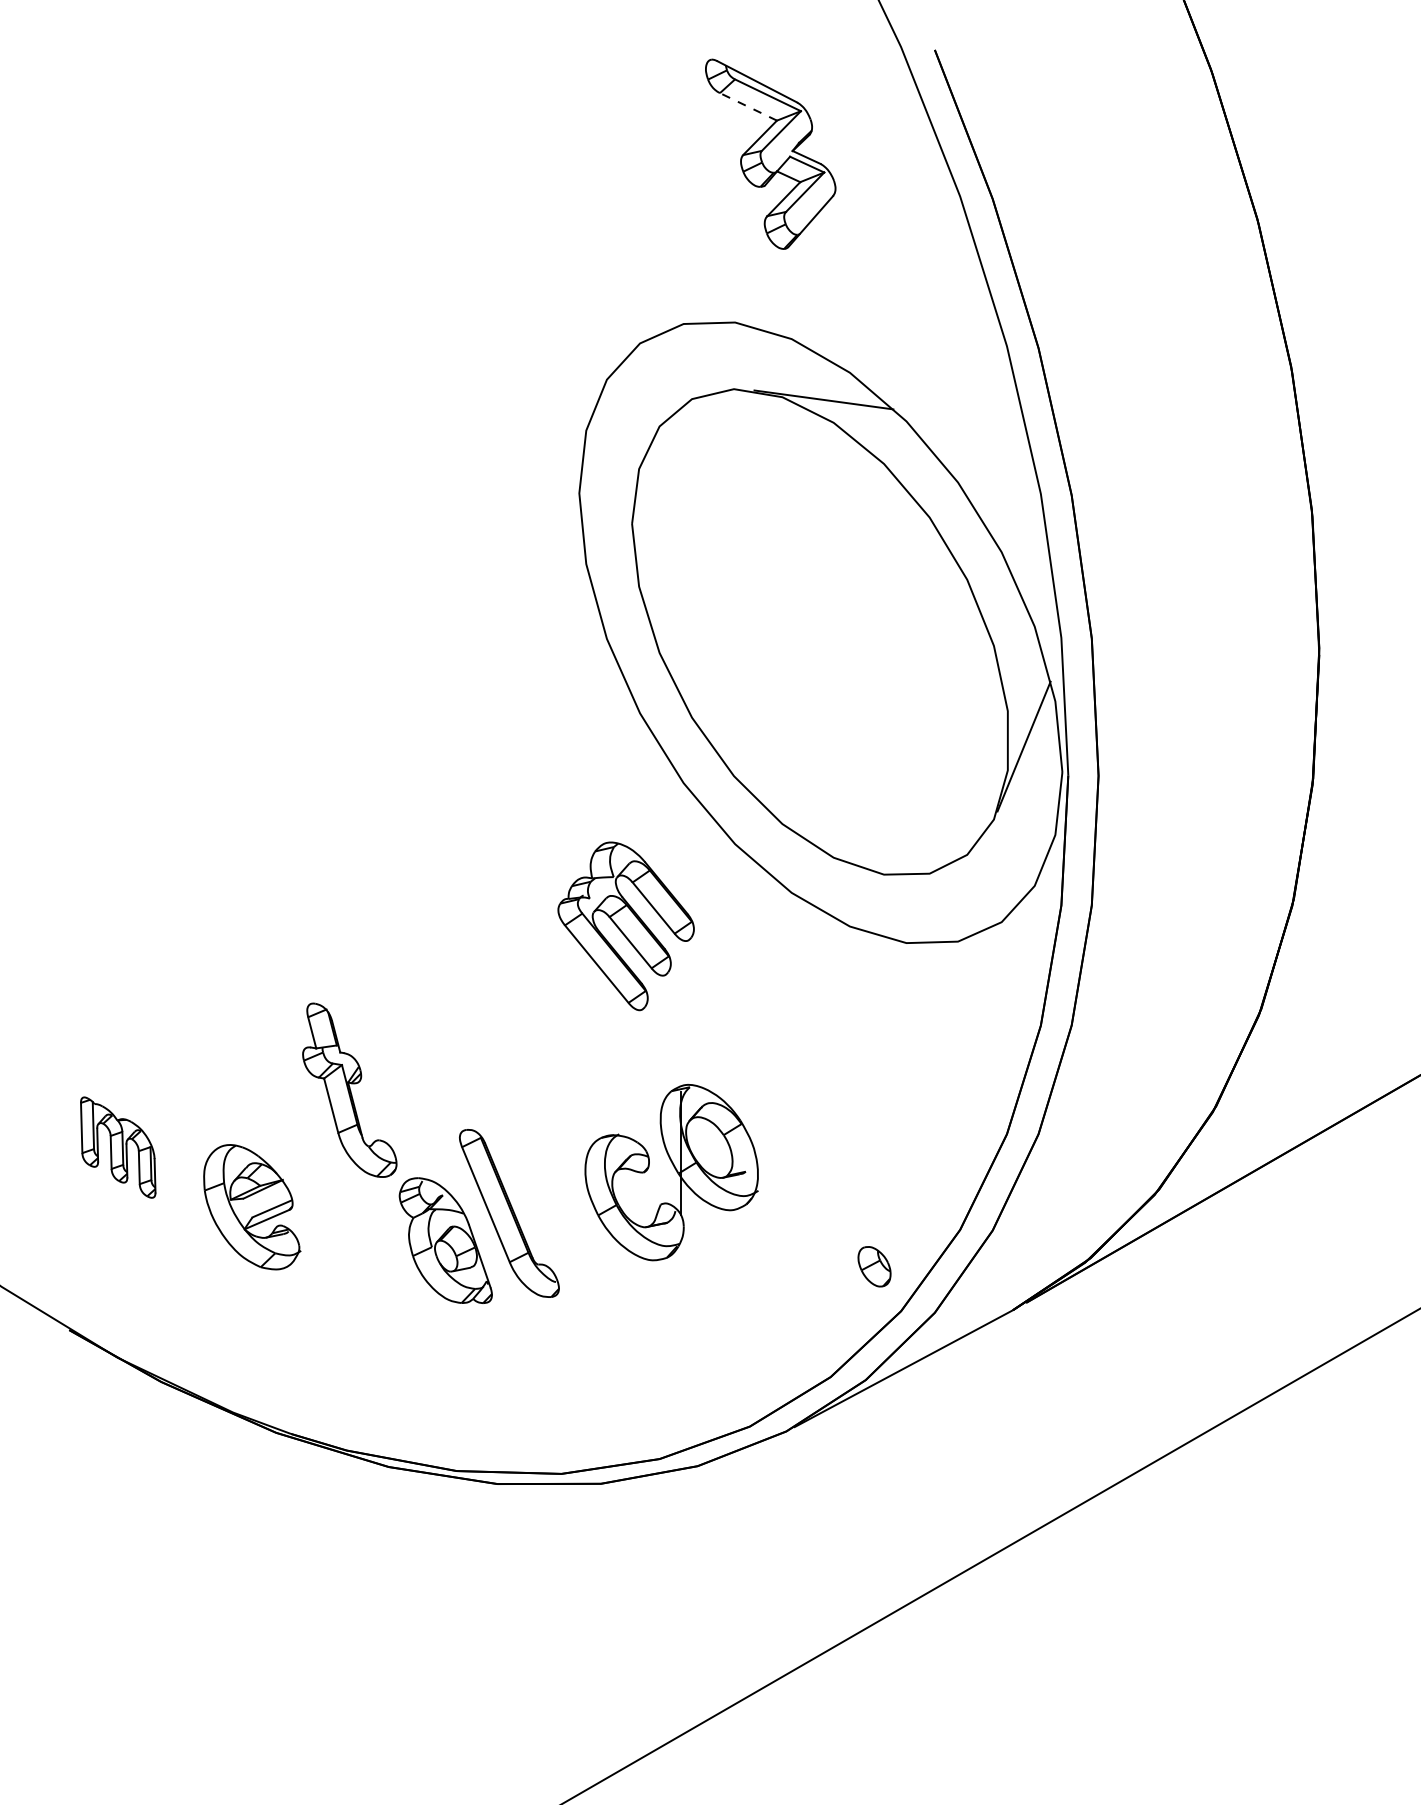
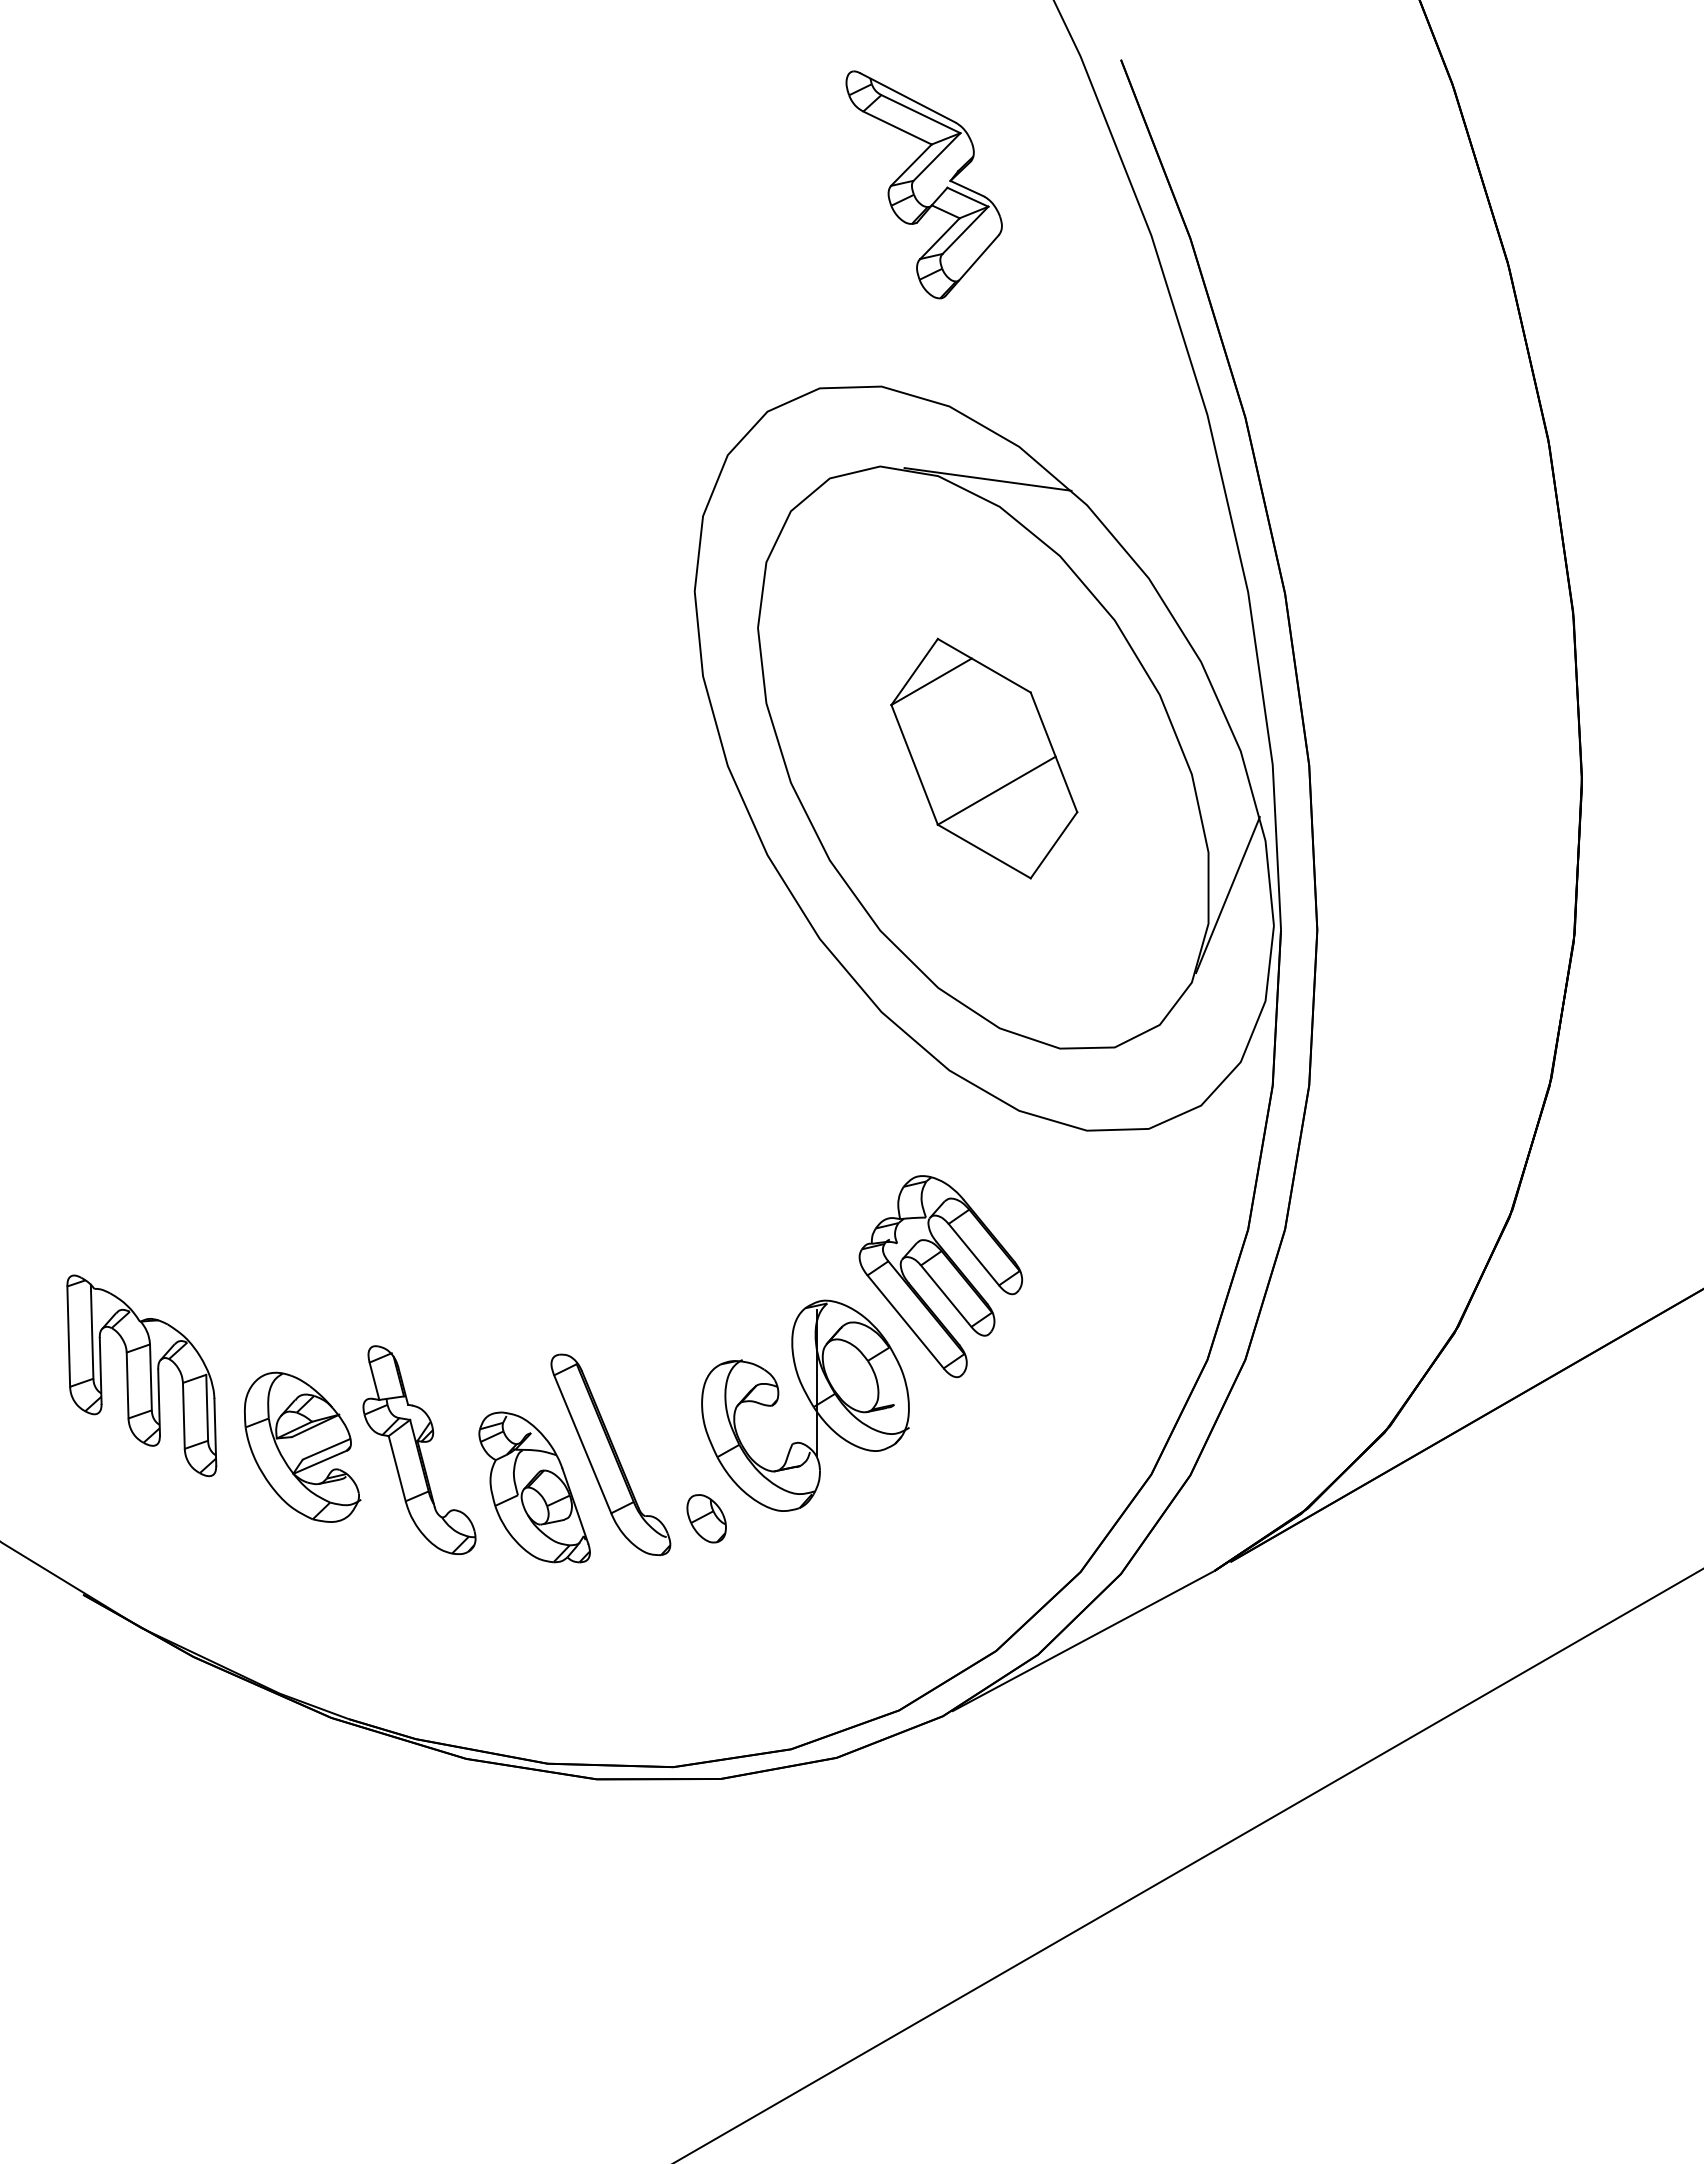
line: (748, 107) -> (897, 128), dashed -> solid
part: (821, 632) -> (984, 758), added
part: (625, 926) -> (940, 1276), moved
part: (349, 1089) -> (419, 1449), moved
part: (117, 1147) -> (141, 1375), size x1.67
part: (874, 1266) -> (706, 1518), moved

